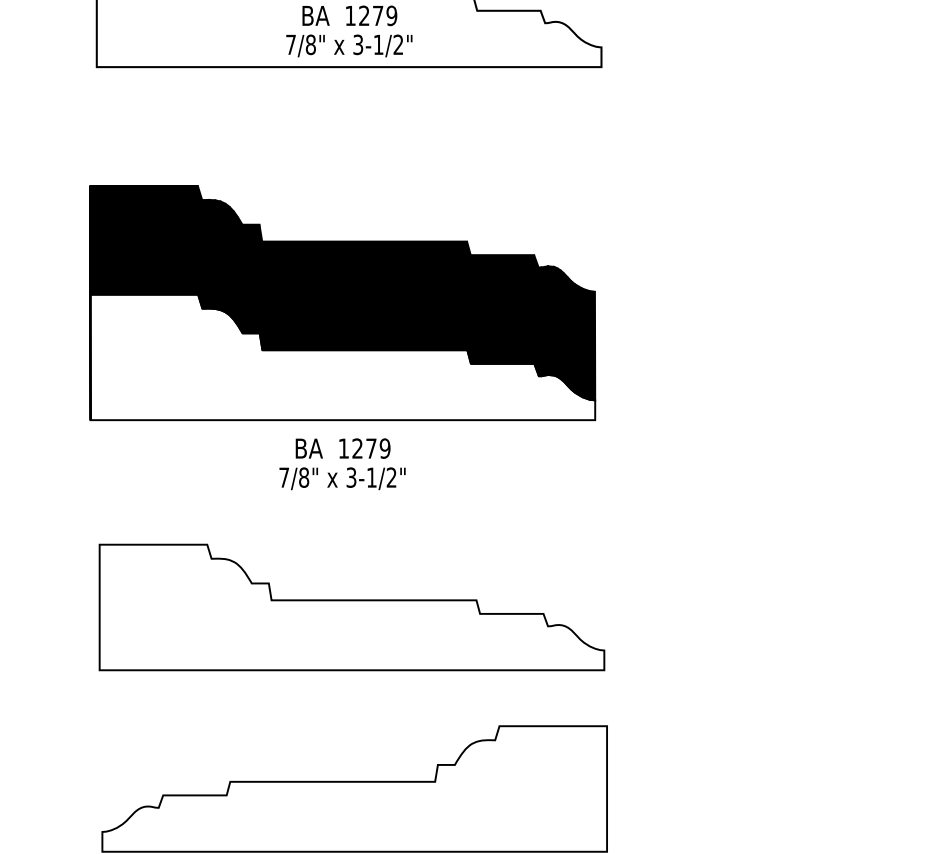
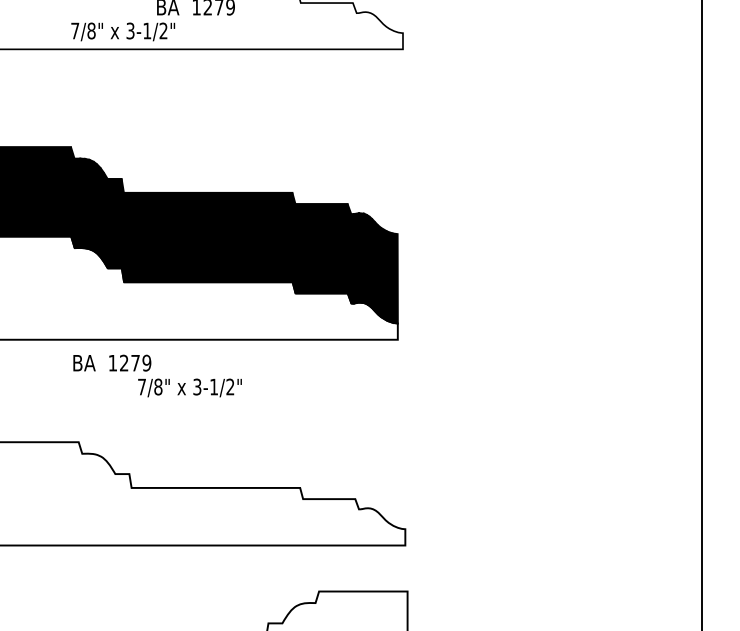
text: (349, 45) -> (123, 31), moved
text: (342, 448) -> (111, 363), moved

